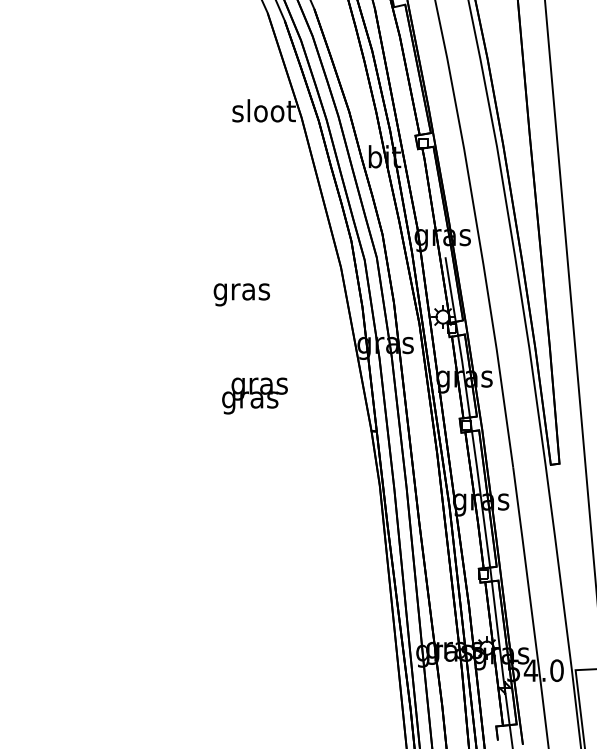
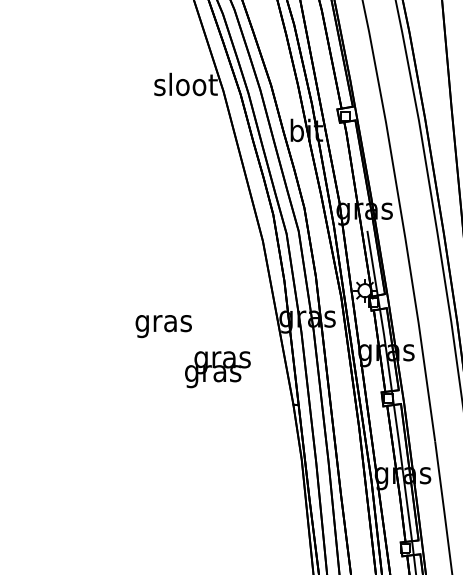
text: (241, 294) -> (163, 326), moved
text: (254, 395) -> (217, 369), moved

